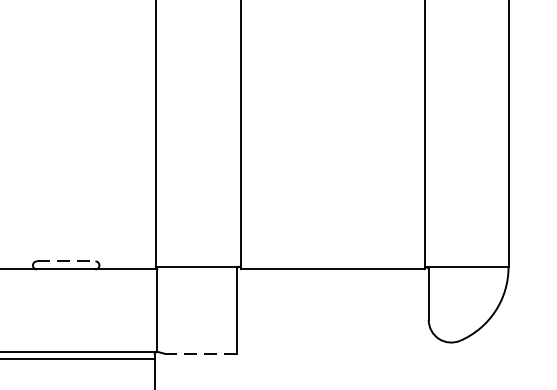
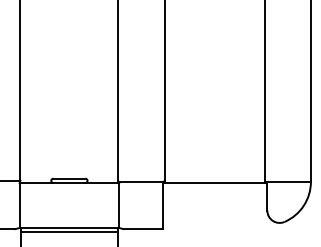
line: (66, 261) -> (69, 178), dashed -> solid
line: (201, 354) -> (143, 229), dashed -> solid

